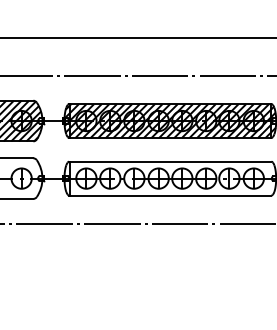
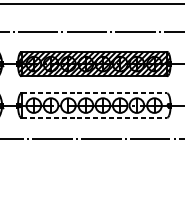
line: (170, 161) -> (94, 93), solid -> dashed
line: (170, 195) -> (94, 117), solid -> dashed

